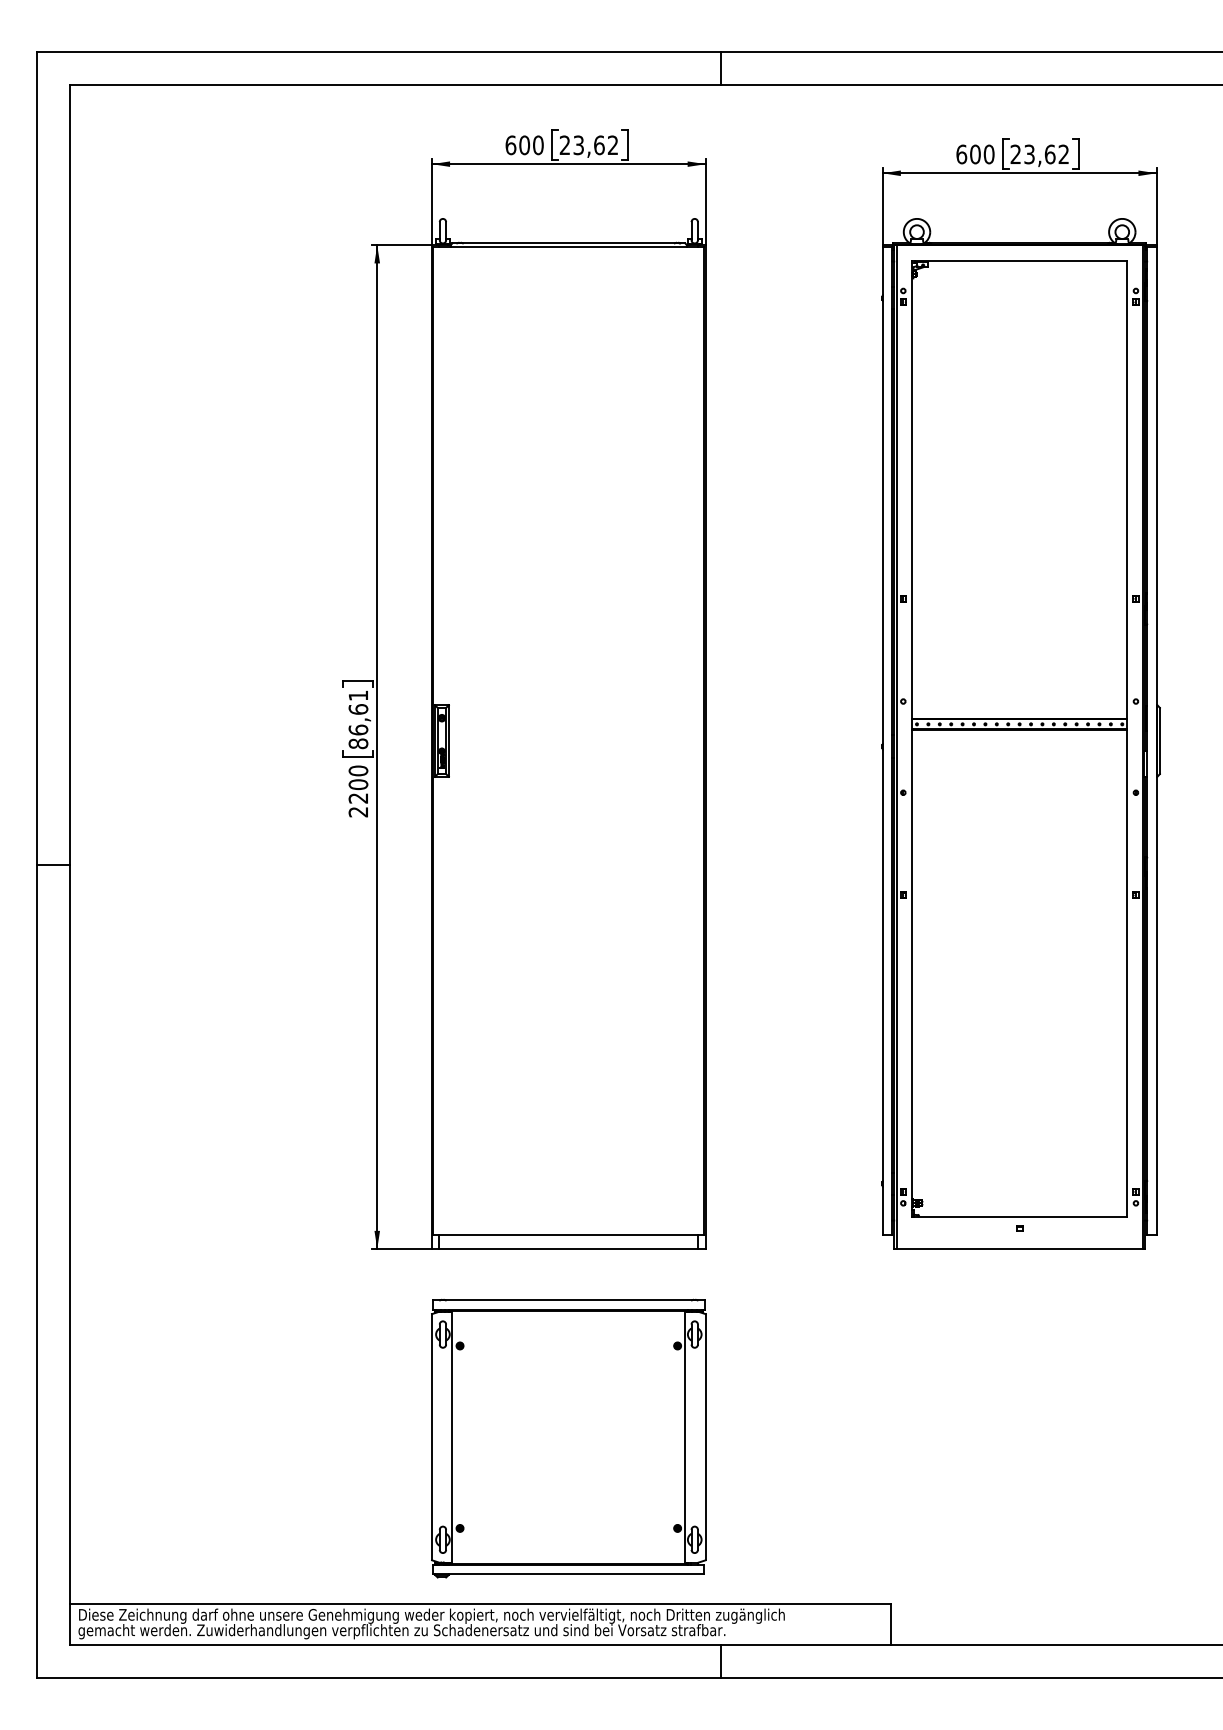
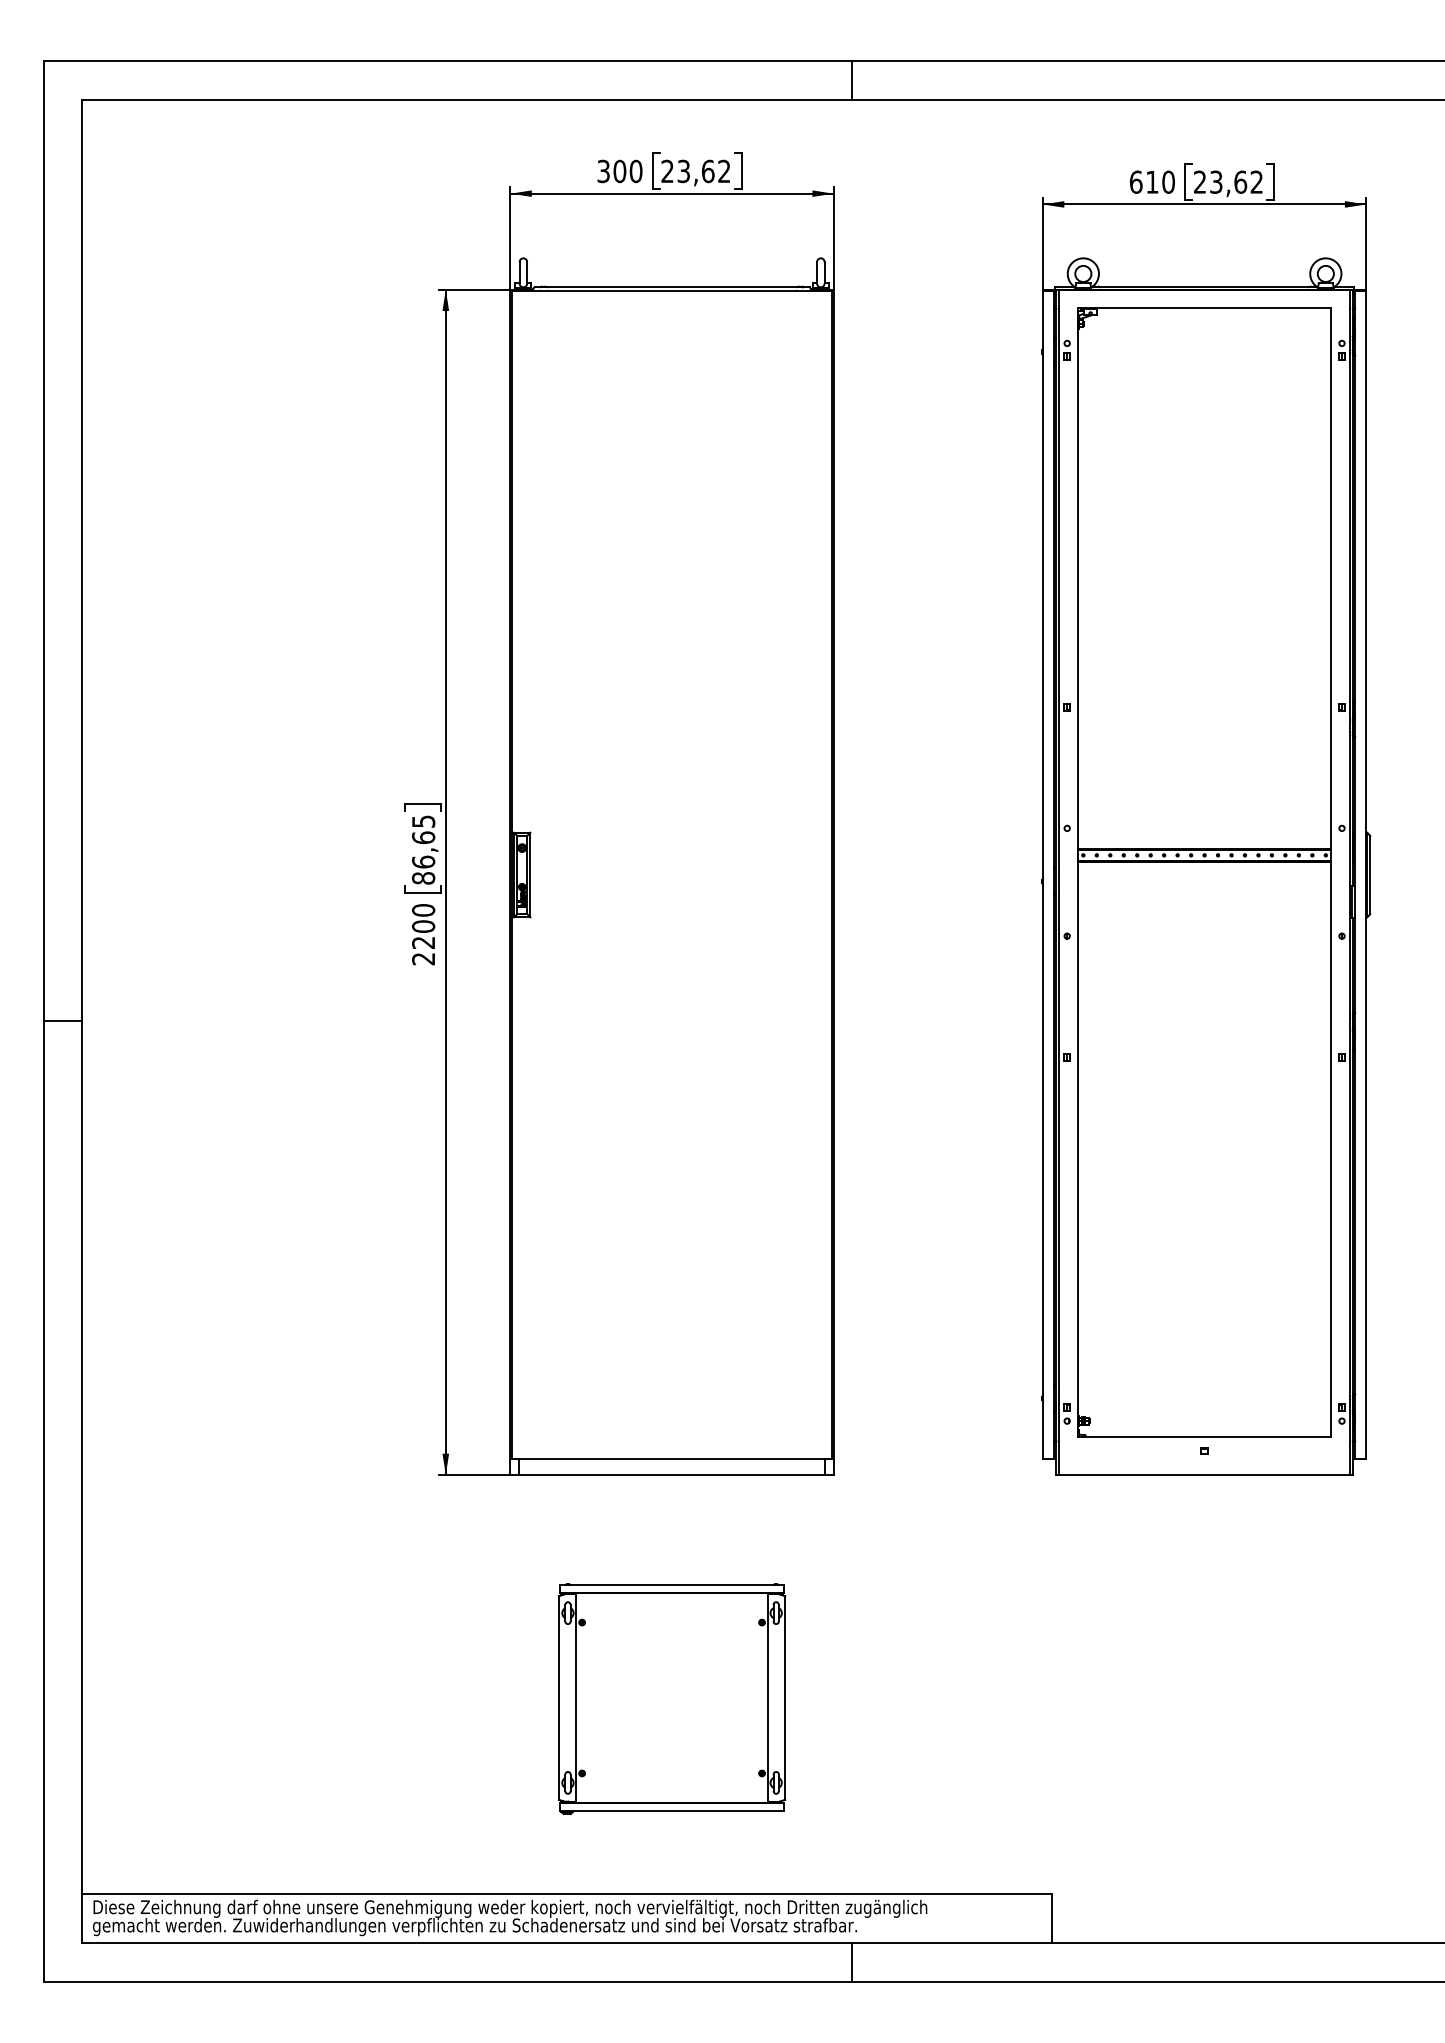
text: (510, 145) -> (603, 171), 600 -> 300
text: (975, 153) -> (1152, 181), 600 -> 610
text: (358, 695) -> (423, 821), 86,61 -> 86,65
part: (568, 1438) -> (671, 1699), size x0.7

